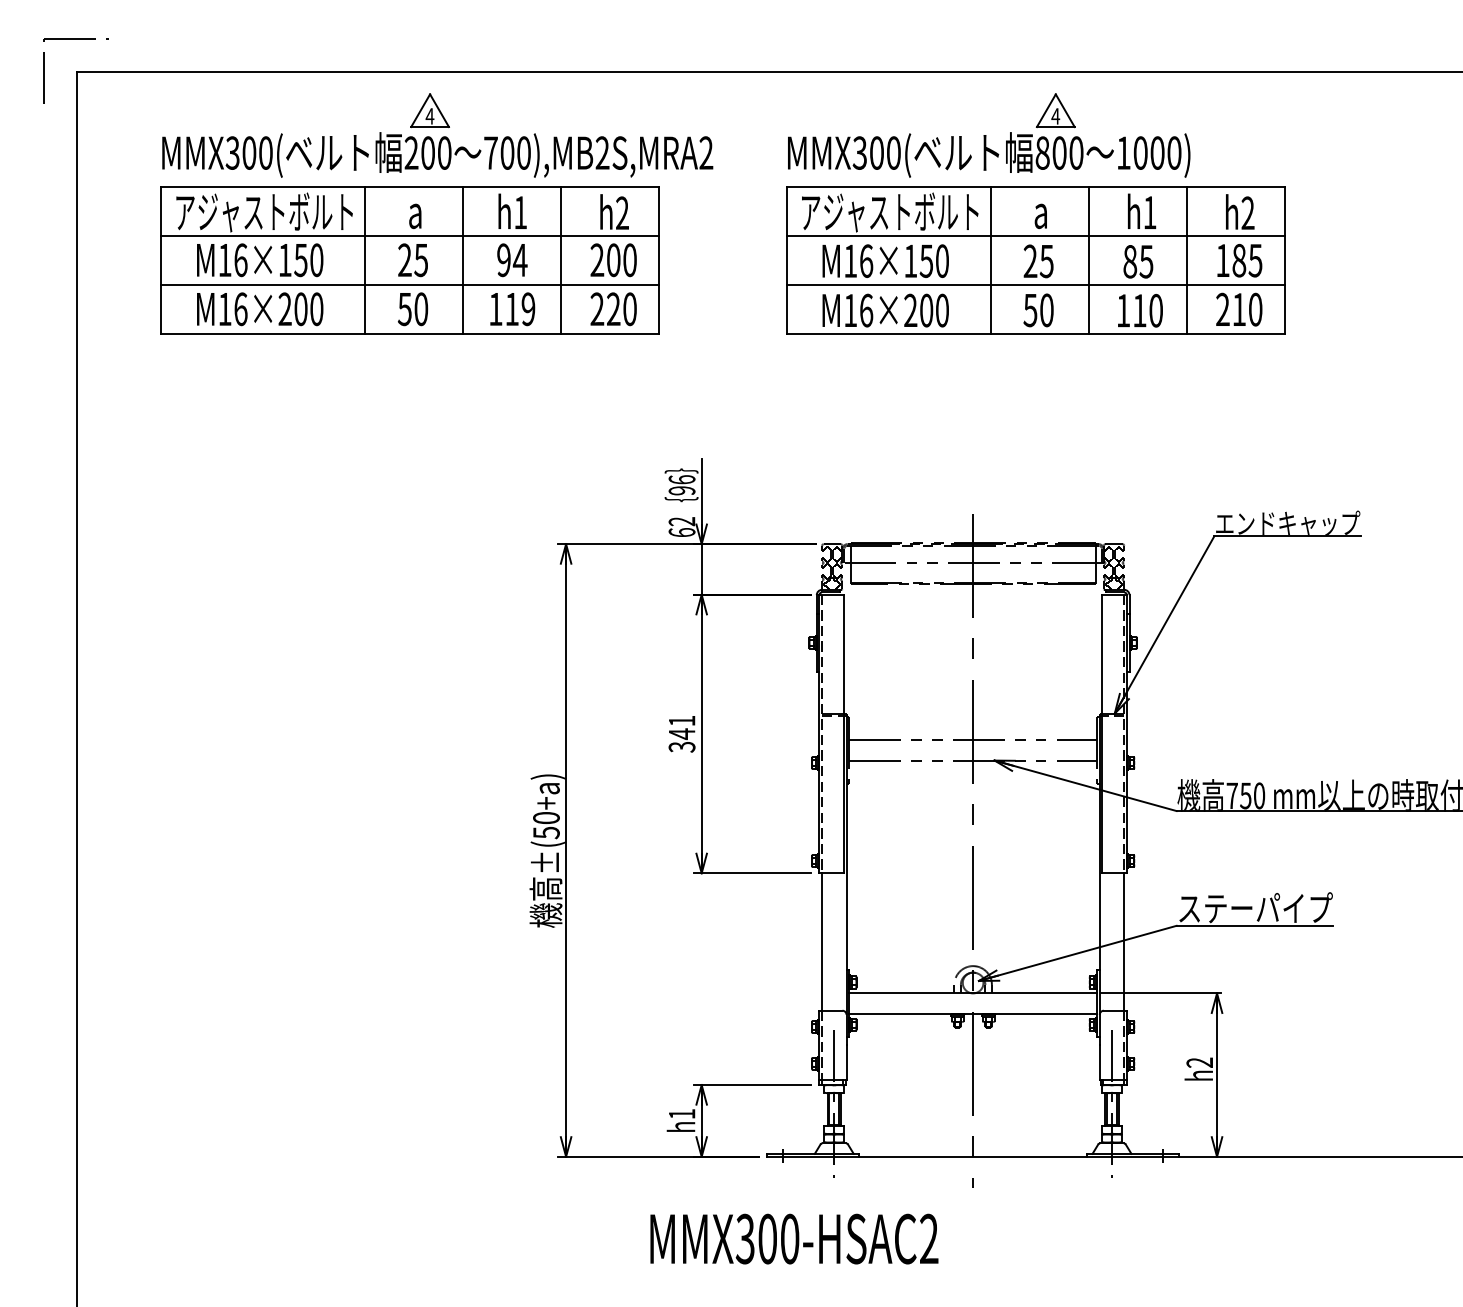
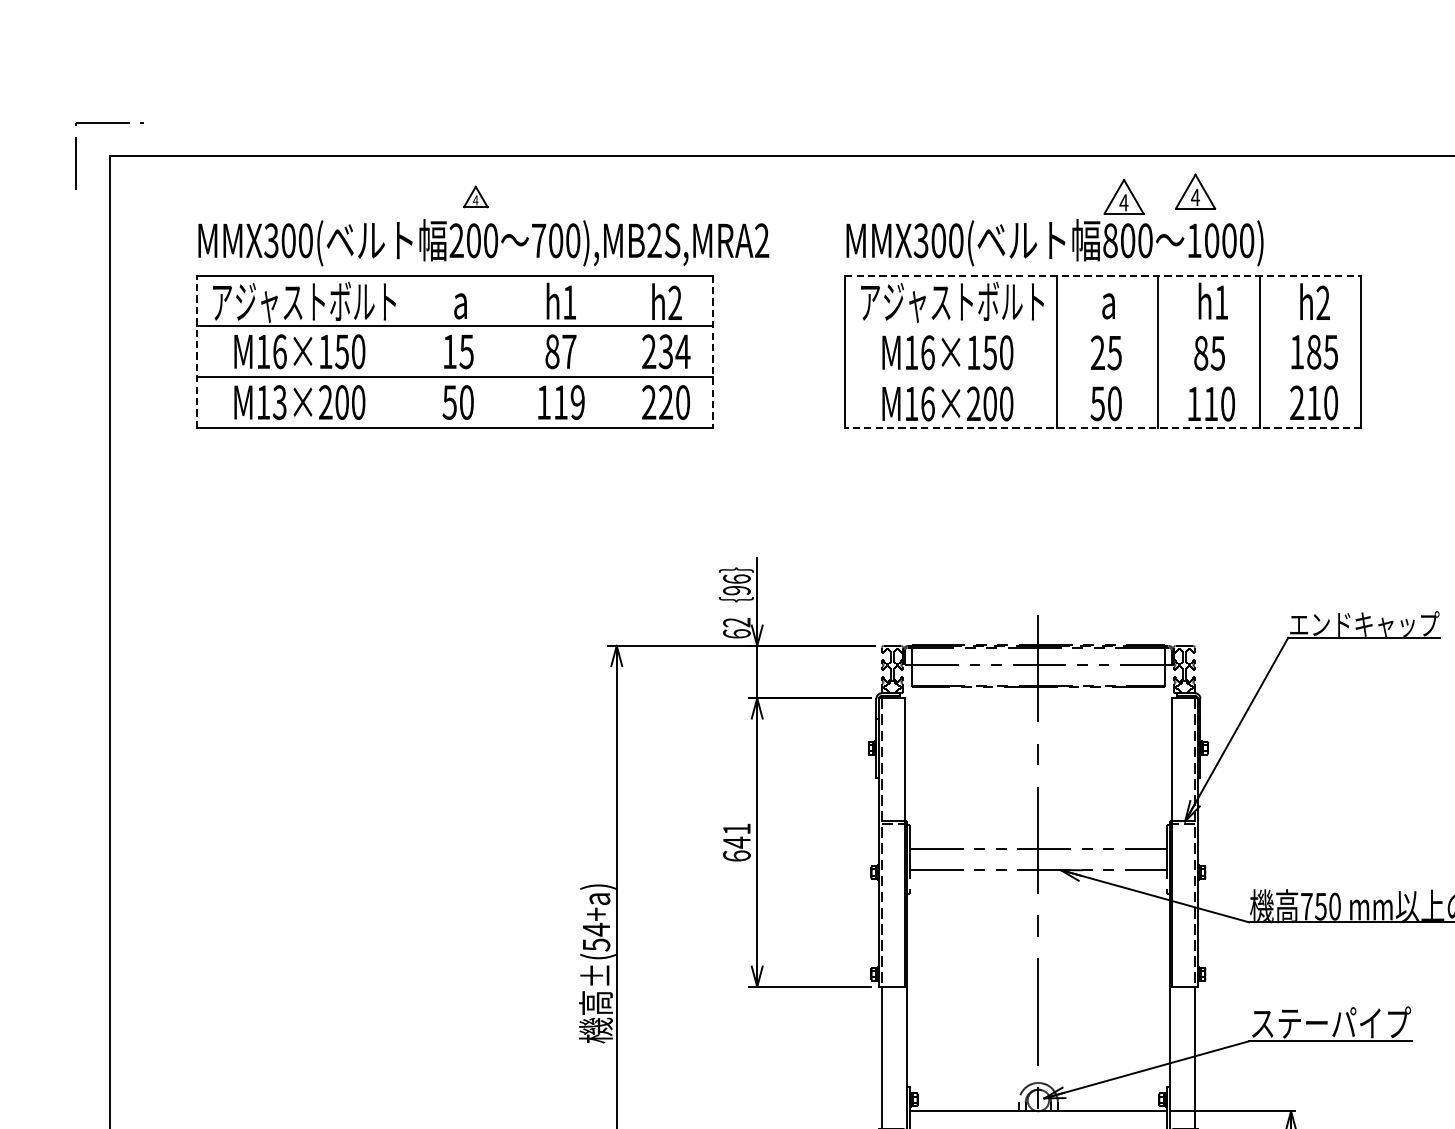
part: (1124, 105) -> (1195, 191), added
part: (429, 110) -> (475, 196), size x0.6
line: (1036, 186) -> (1104, 275), solid -> dashed
line: (1035, 235) -> (1103, 326), removed
line: (365, 259) -> (408, 350), removed
text: (404, 259) -> (449, 350), 25 -> 15
line: (463, 259) -> (510, 350), removed
line: (561, 259) -> (612, 350), removed
line: (161, 260) -> (197, 352), solid -> dashed
text: (512, 260) -> (561, 352), 94 -> 87
text: (621, 260) -> (674, 352), 200 -> 234
line: (659, 260) -> (713, 352), solid -> dashed
line: (1035, 284) -> (1103, 376), removed
text: (240, 309) -> (279, 402), M16×200 -> M13×200
line: (1035, 333) -> (1103, 427), solid -> dashed
text: (681, 746) -> (736, 855), 341 -> 641
text: (546, 817) -> (596, 929), ±(50+a) -> ±(54+a)

